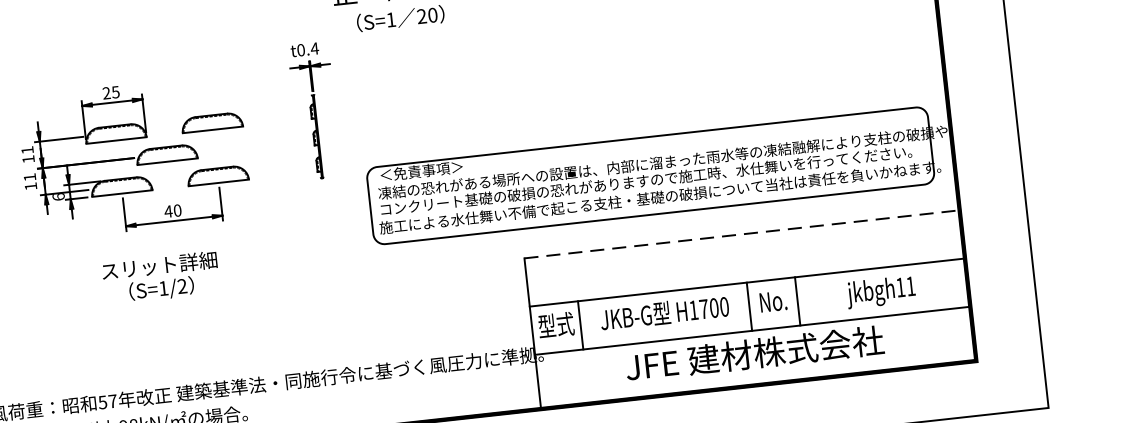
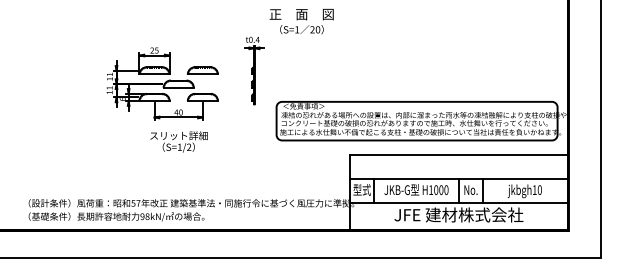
line: (740, 235) -> (458, 155), dashed -> solid
text: (159, 277) -> (178, 141), moved
text: (910, 285) -> (539, 189), jkbgh11 -> jkbgh10
text: (704, 307) -> (436, 189), H1700 -> H1000

